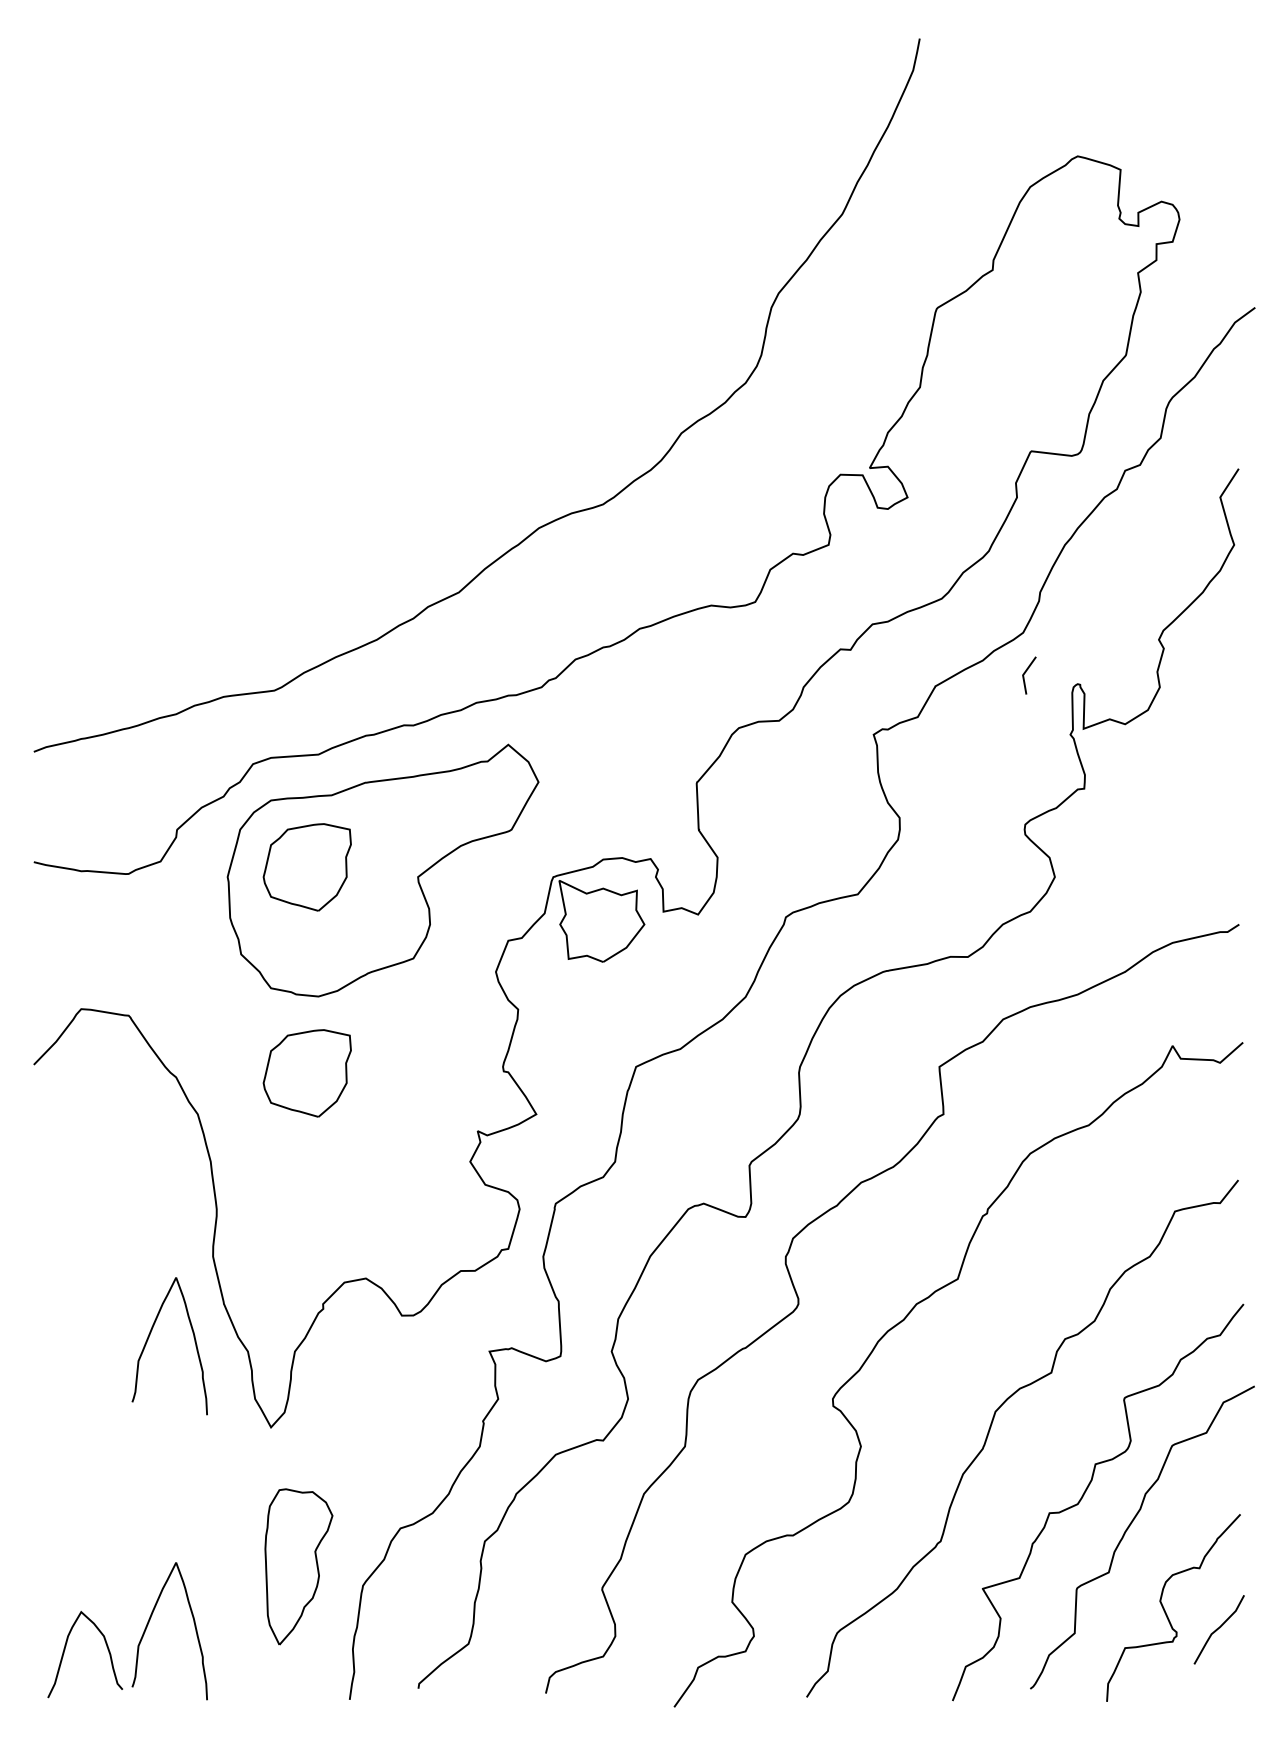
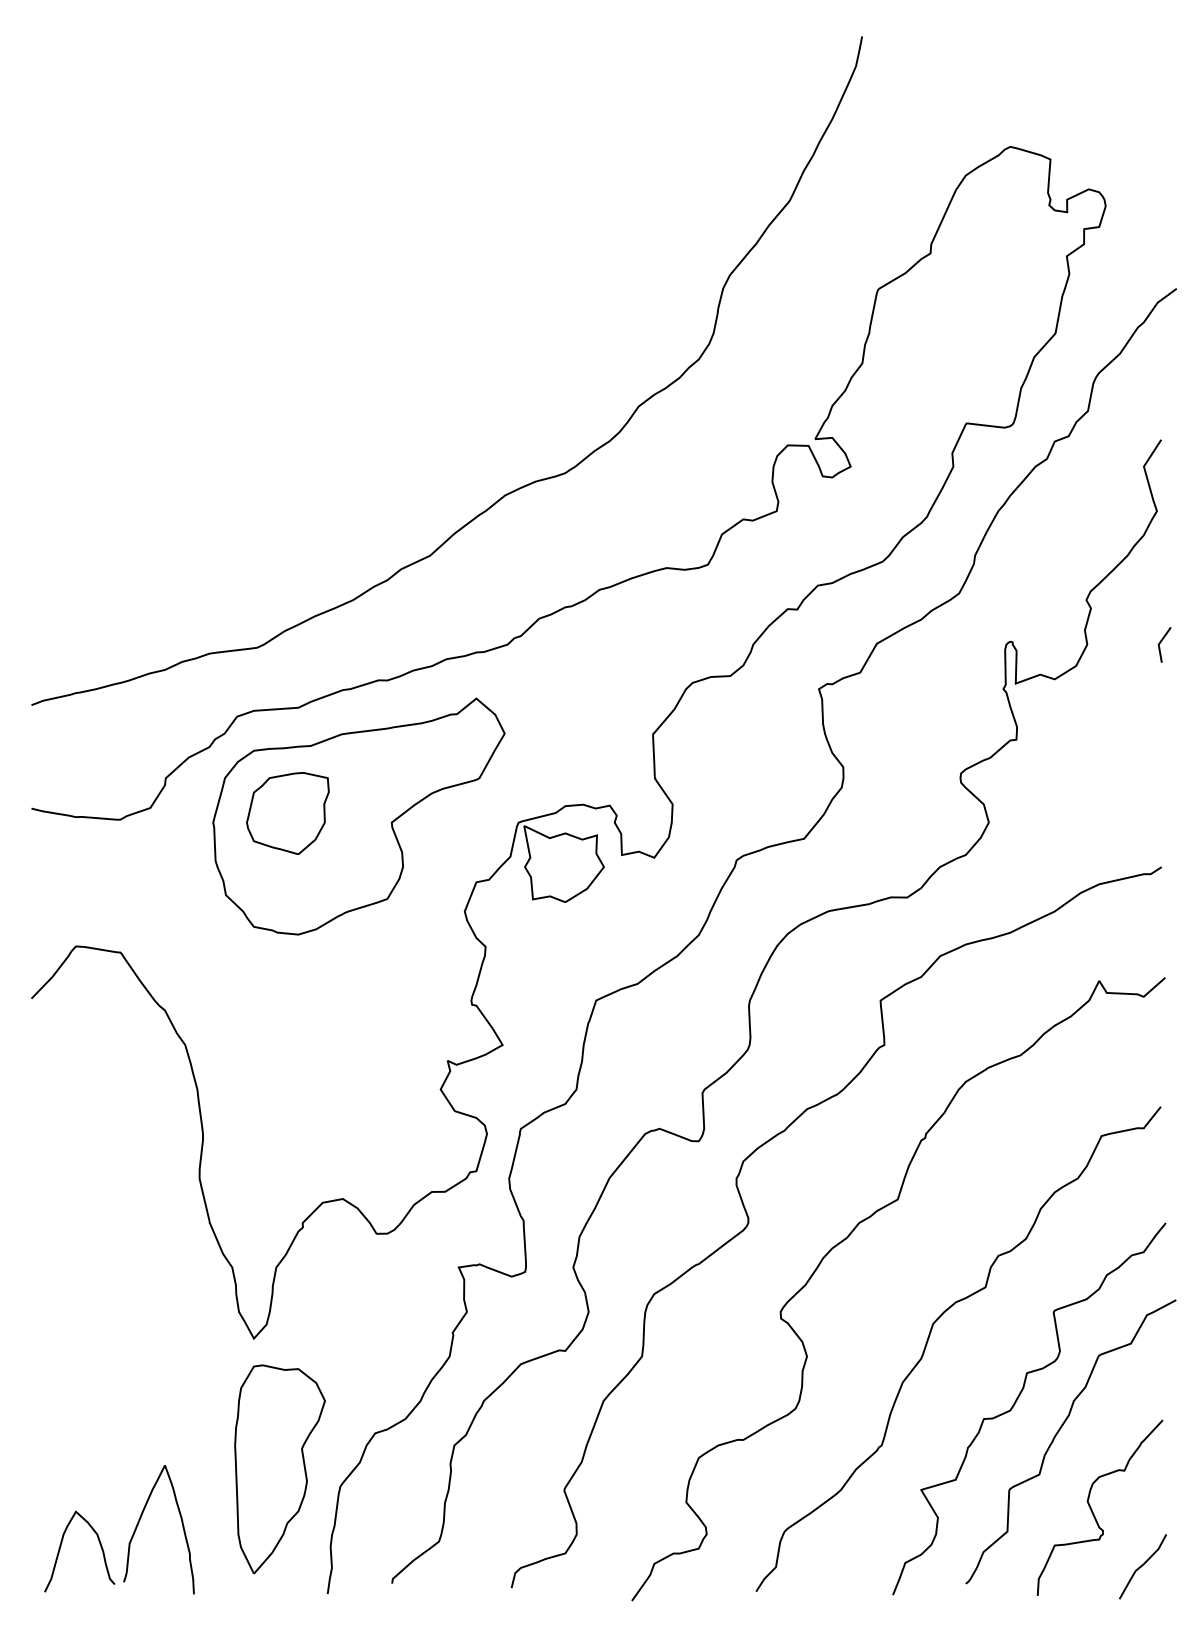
line: (1026, 672) -> (1161, 642), moved
part: (306, 1073) -> (287, 1006), removed
curve: (148, 1340) -> (139, 1257), removed
part: (298, 1566) -> (279, 1469), size x1.43
curve: (1218, 1629) -> (1142, 1566), moved

